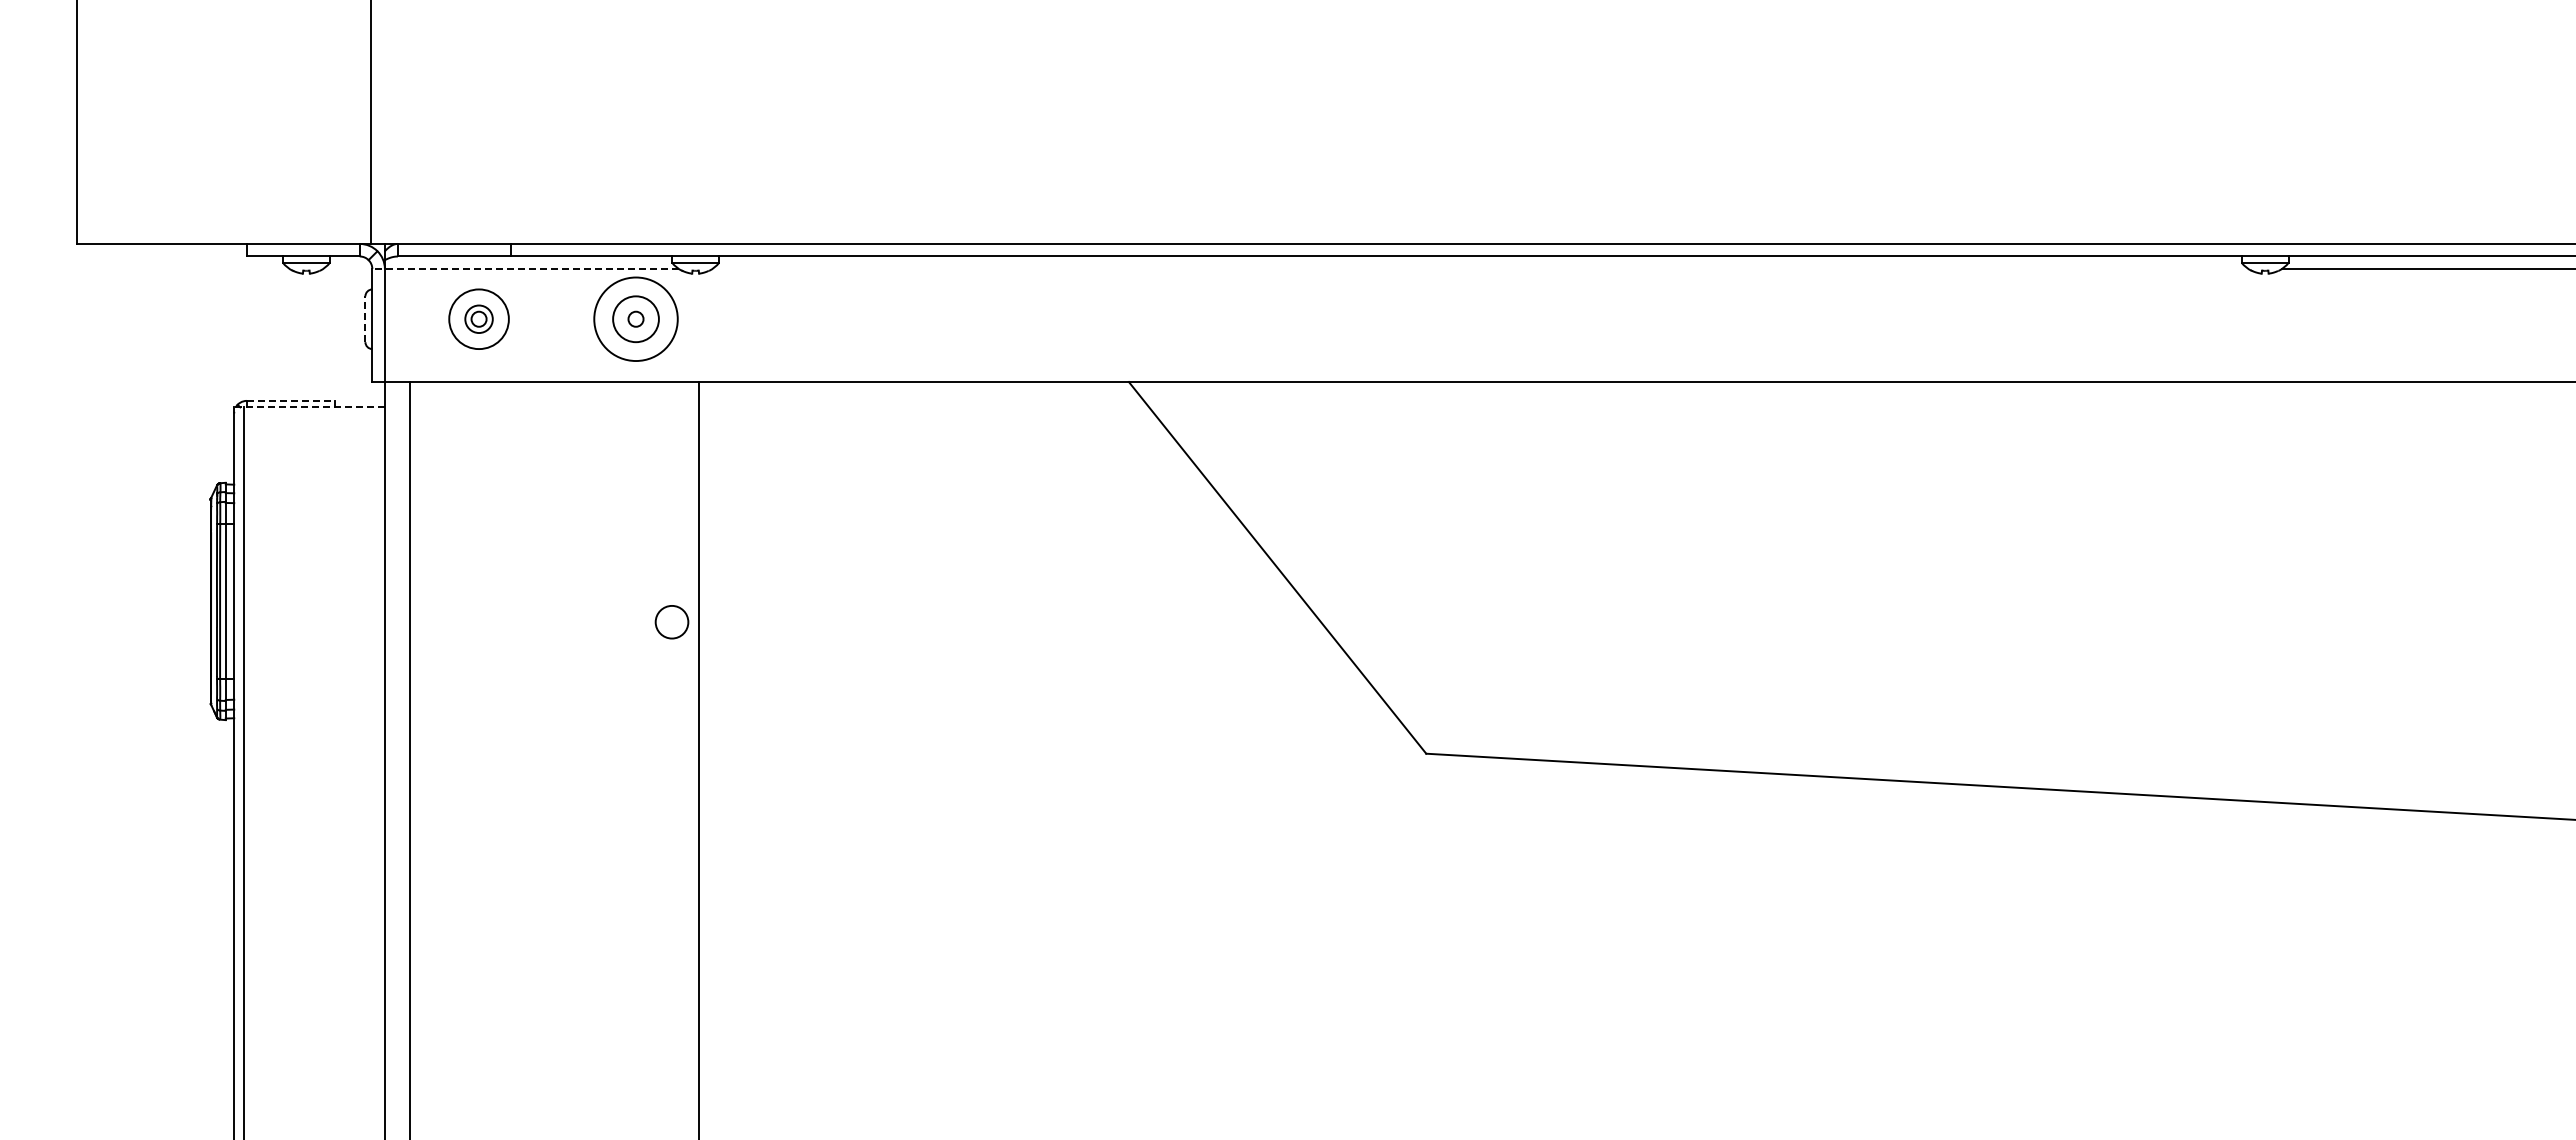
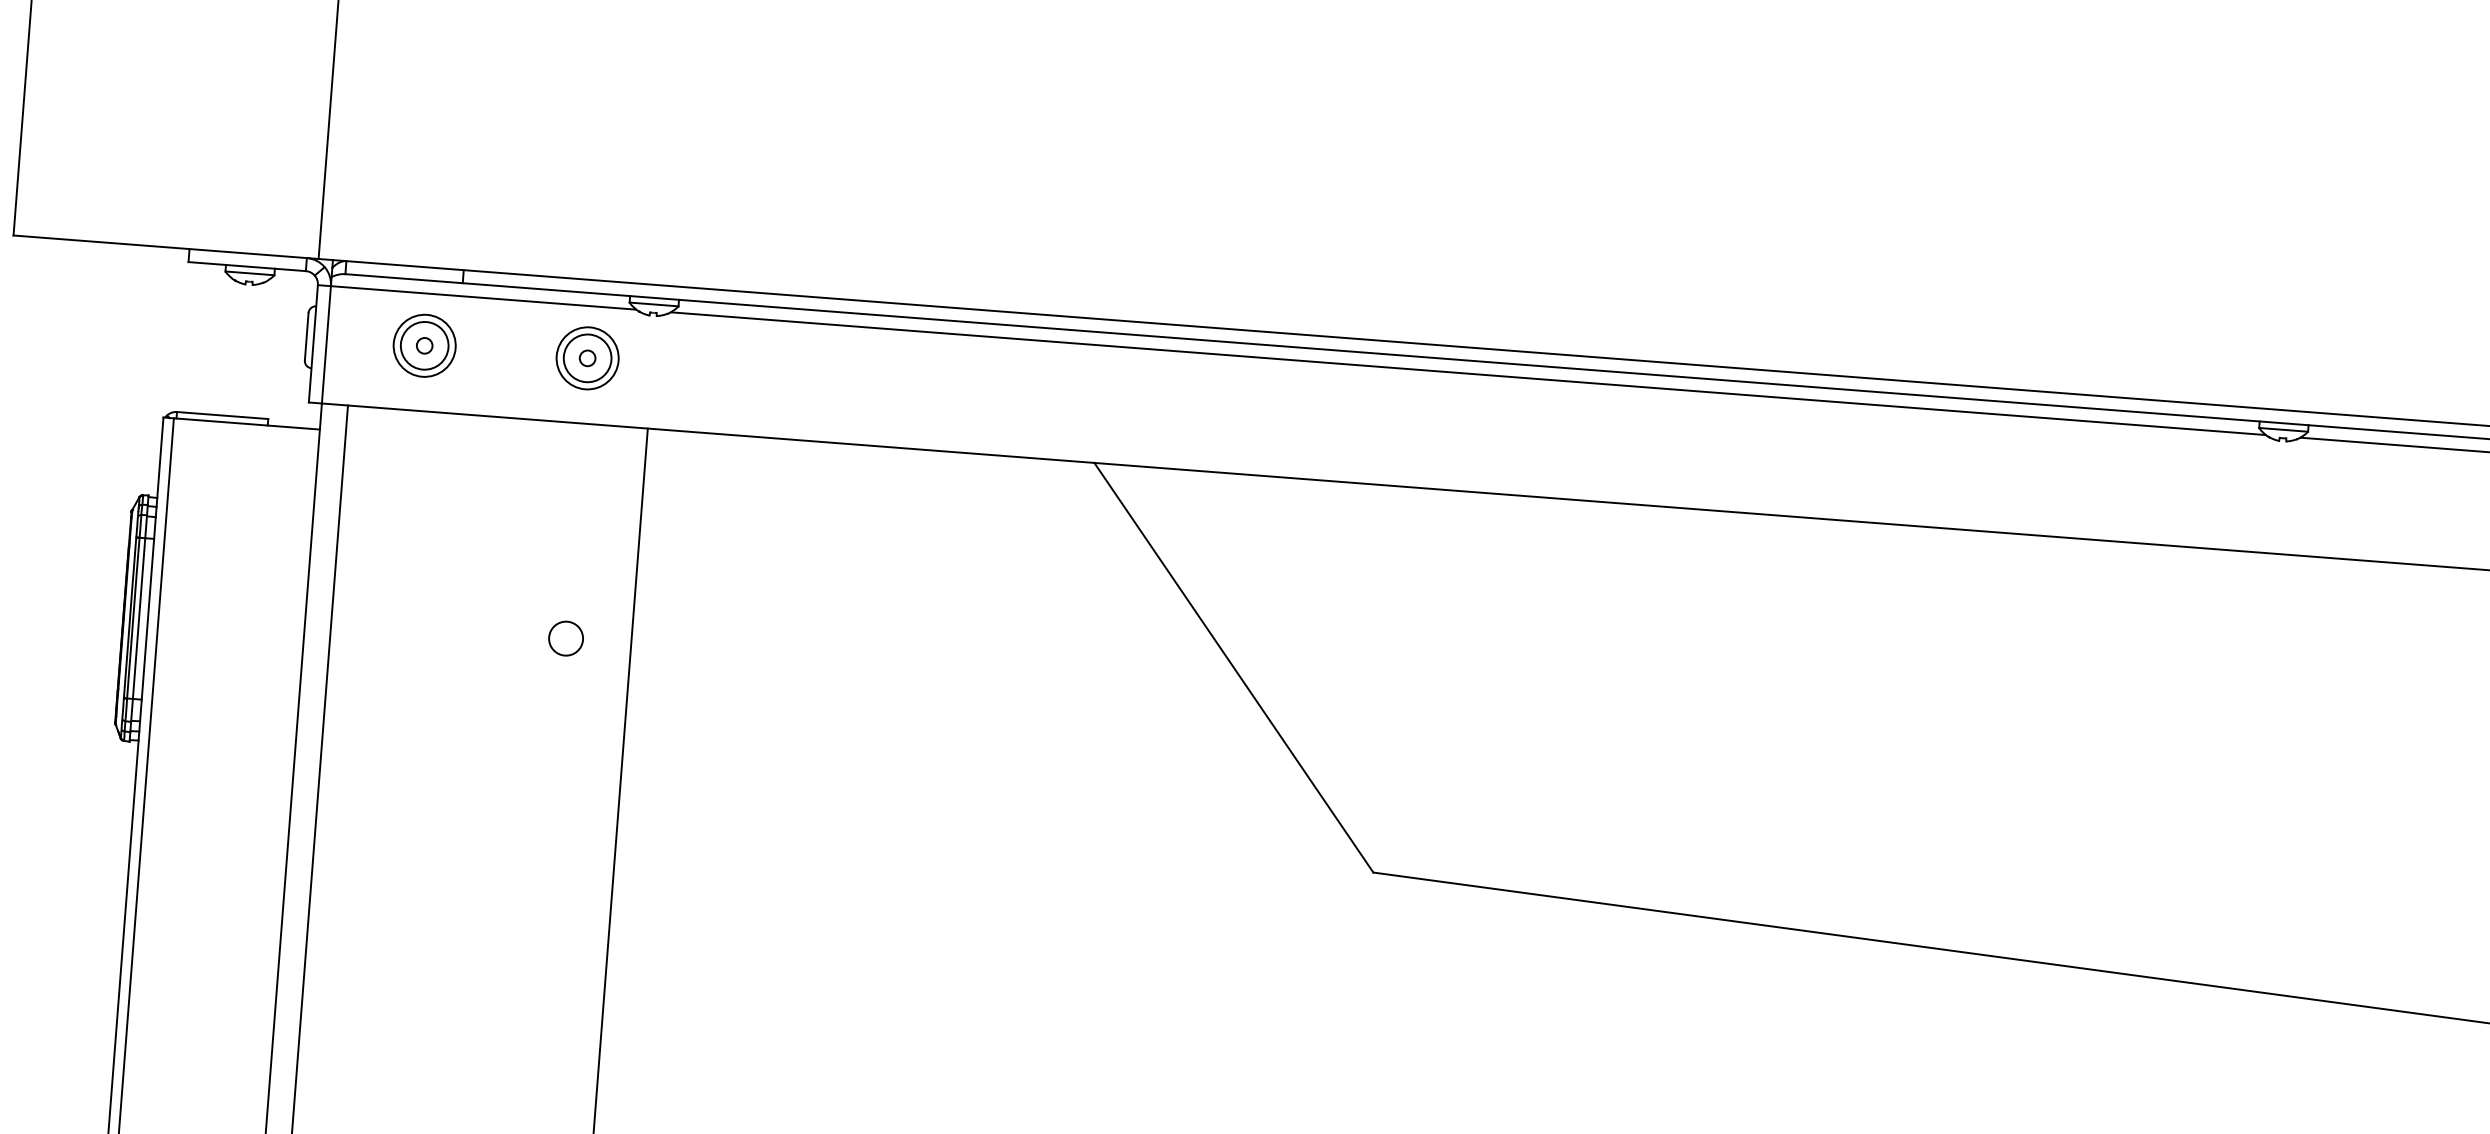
line: (525, 269) -> (476, 297), dashed -> solid
line: (1480, 269) -> (1468, 374), added
line: (365, 319) -> (306, 337), dashed -> solid
circle: (478, 319) -> (424, 346), size x1.67
circle: (635, 319) -> (587, 358), size x0.71
line: (290, 400) -> (222, 415), dashed -> solid
line: (309, 407) -> (241, 423), dashed -> solid
circle: (671, 622) -> (565, 638), moved

